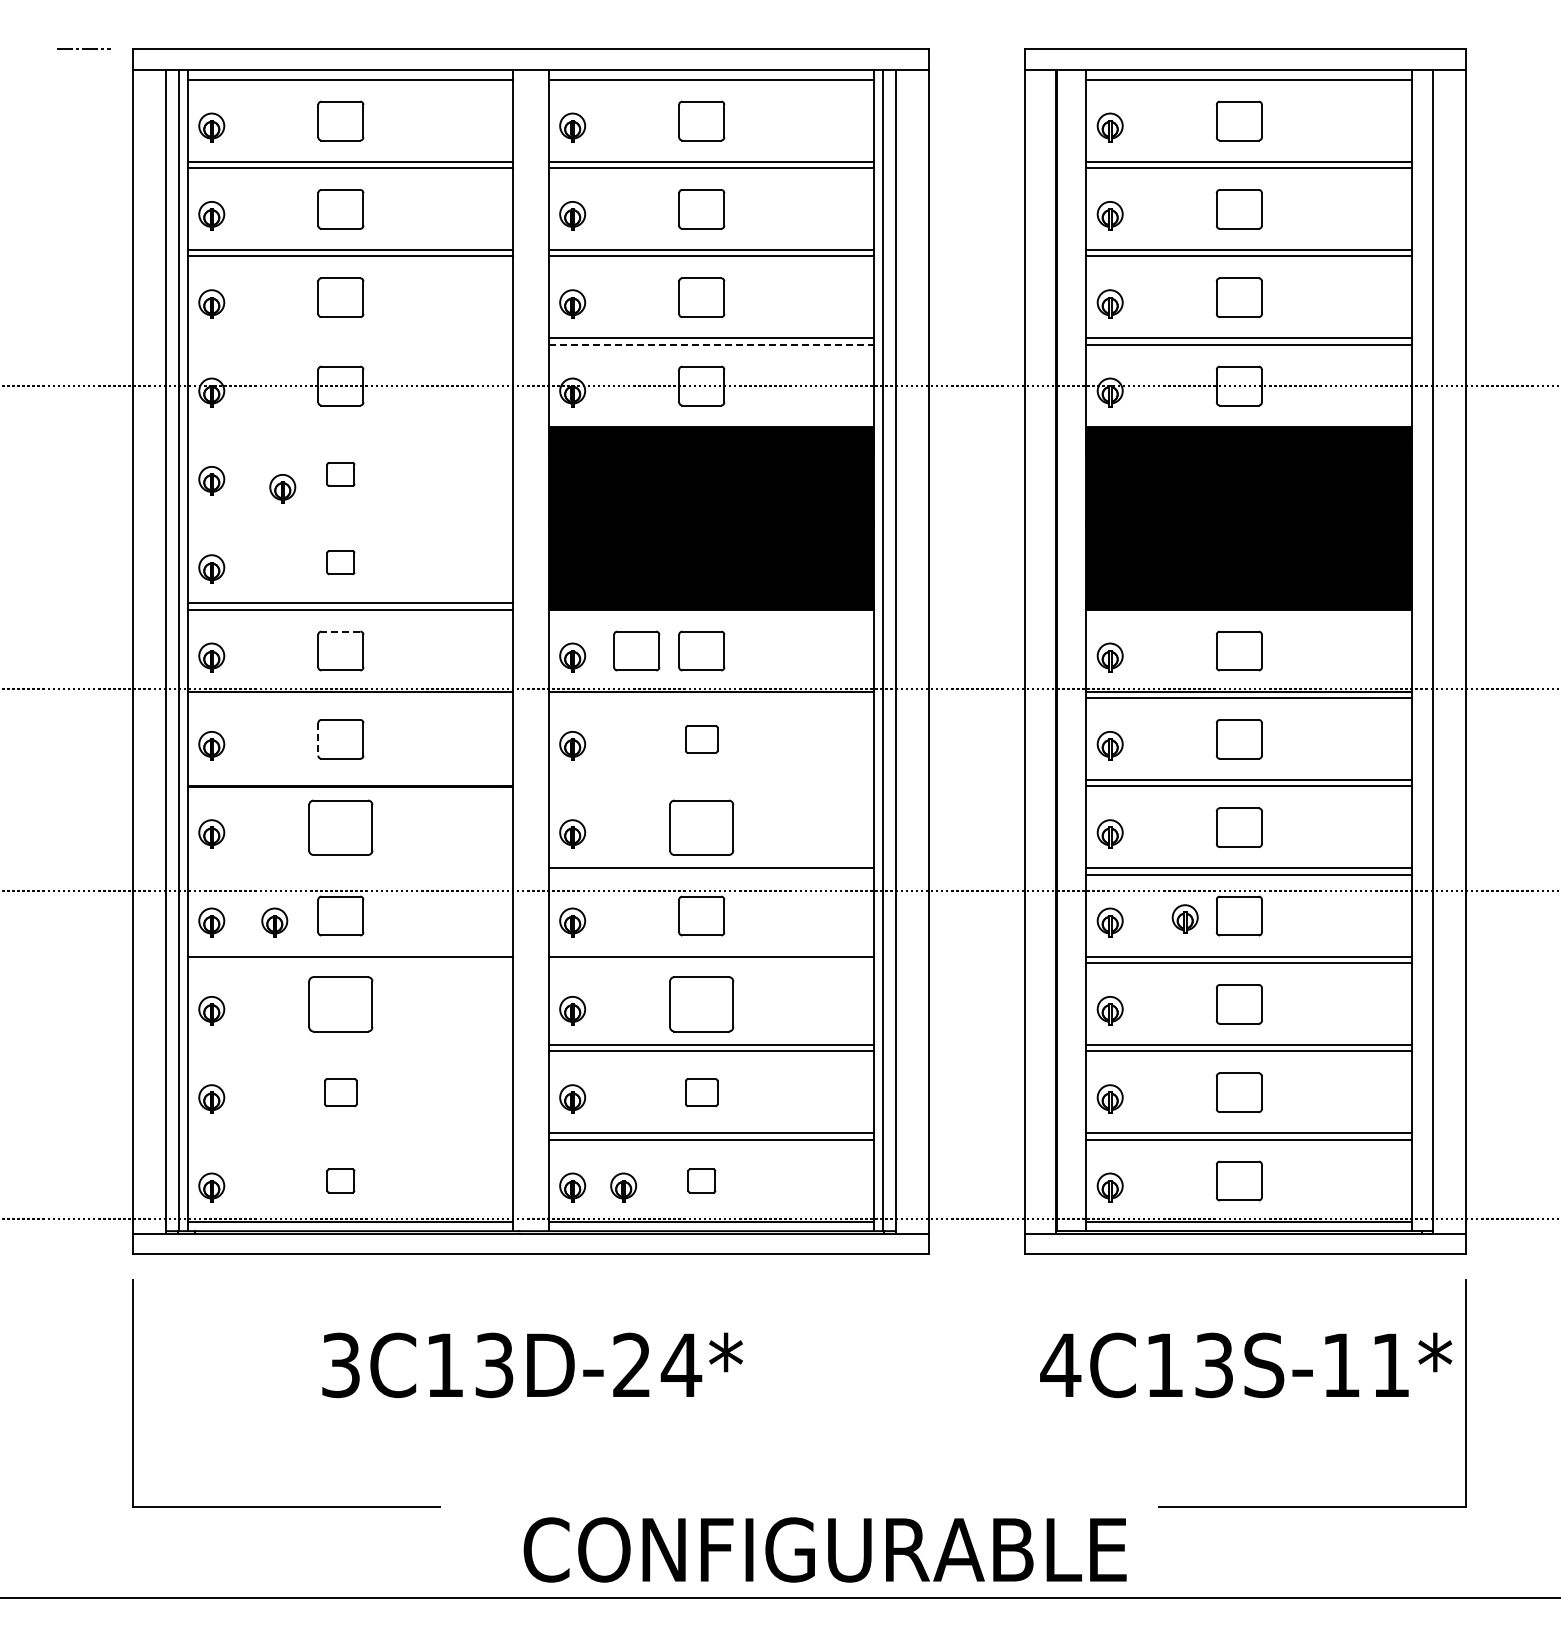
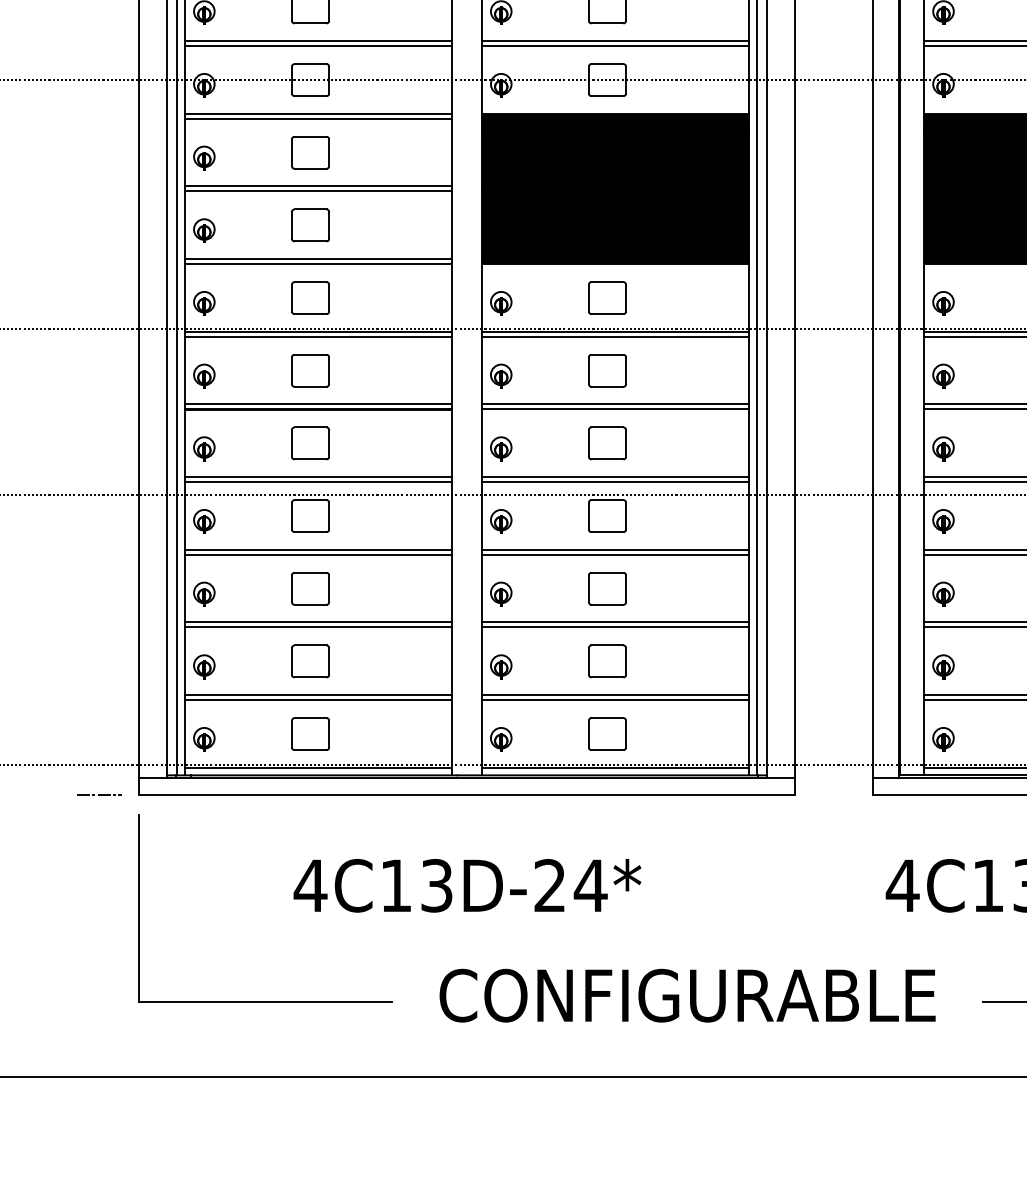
line: (350, 338) -> (318, 40), added
line: (350, 344) -> (318, 45), added
line: (711, 344) -> (615, 45), dashed -> solid
line: (350, 426) -> (318, 113), added
line: (350, 433) -> (318, 119), added
part: (340, 474) -> (310, 152), size x1.67
part: (282, 488) -> (262, 164), removed
line: (350, 515) -> (318, 186), added
line: (350, 521) -> (318, 191), added
part: (340, 562) -> (310, 225), size x1.67
line: (340, 631) -> (310, 282), dashed -> solid
part: (636, 650) -> (553, 297), removed
line: (350, 698) -> (318, 337), added
line: (711, 698) -> (615, 337), added
line: (318, 739) -> (292, 370), dashed -> solid
part: (701, 739) -> (607, 370), size x1.43
line: (350, 780) -> (318, 404), added
line: (711, 780) -> (615, 404), added
line: (711, 786) -> (615, 409), added
part: (340, 827) -> (310, 443), size x0.71
part: (701, 827) -> (607, 443), size x0.71
line: (350, 868) -> (318, 477), added
line: (350, 874) -> (318, 481), added
line: (711, 874) -> (615, 481), added
part: (1184, 918) -> (1004, 518), removed
part: (274, 922) -> (255, 521), removed
line: (350, 962) -> (318, 554), added
line: (711, 962) -> (615, 554), added
part: (340, 1004) -> (310, 588), size x0.71
part: (701, 1004) -> (607, 588), size x0.71
line: (350, 1045) -> (318, 622), added
line: (350, 1051) -> (318, 627), added
part: (340, 1092) -> (310, 661), size x1.43
part: (701, 1092) -> (607, 661), size x1.43
line: (350, 1133) -> (318, 695), added
line: (350, 1139) -> (318, 699), added
part: (340, 1180) -> (310, 733), size x1.67
part: (701, 1180) -> (607, 733), size x1.67
part: (623, 1187) -> (543, 739), removed
line: (83, 1254) -> (98, 794), added
text: (340, 1365) -> (310, 885), 3C13D-24* -> 4C13D-24*
text: (824, 1549) -> (687, 995), moved

